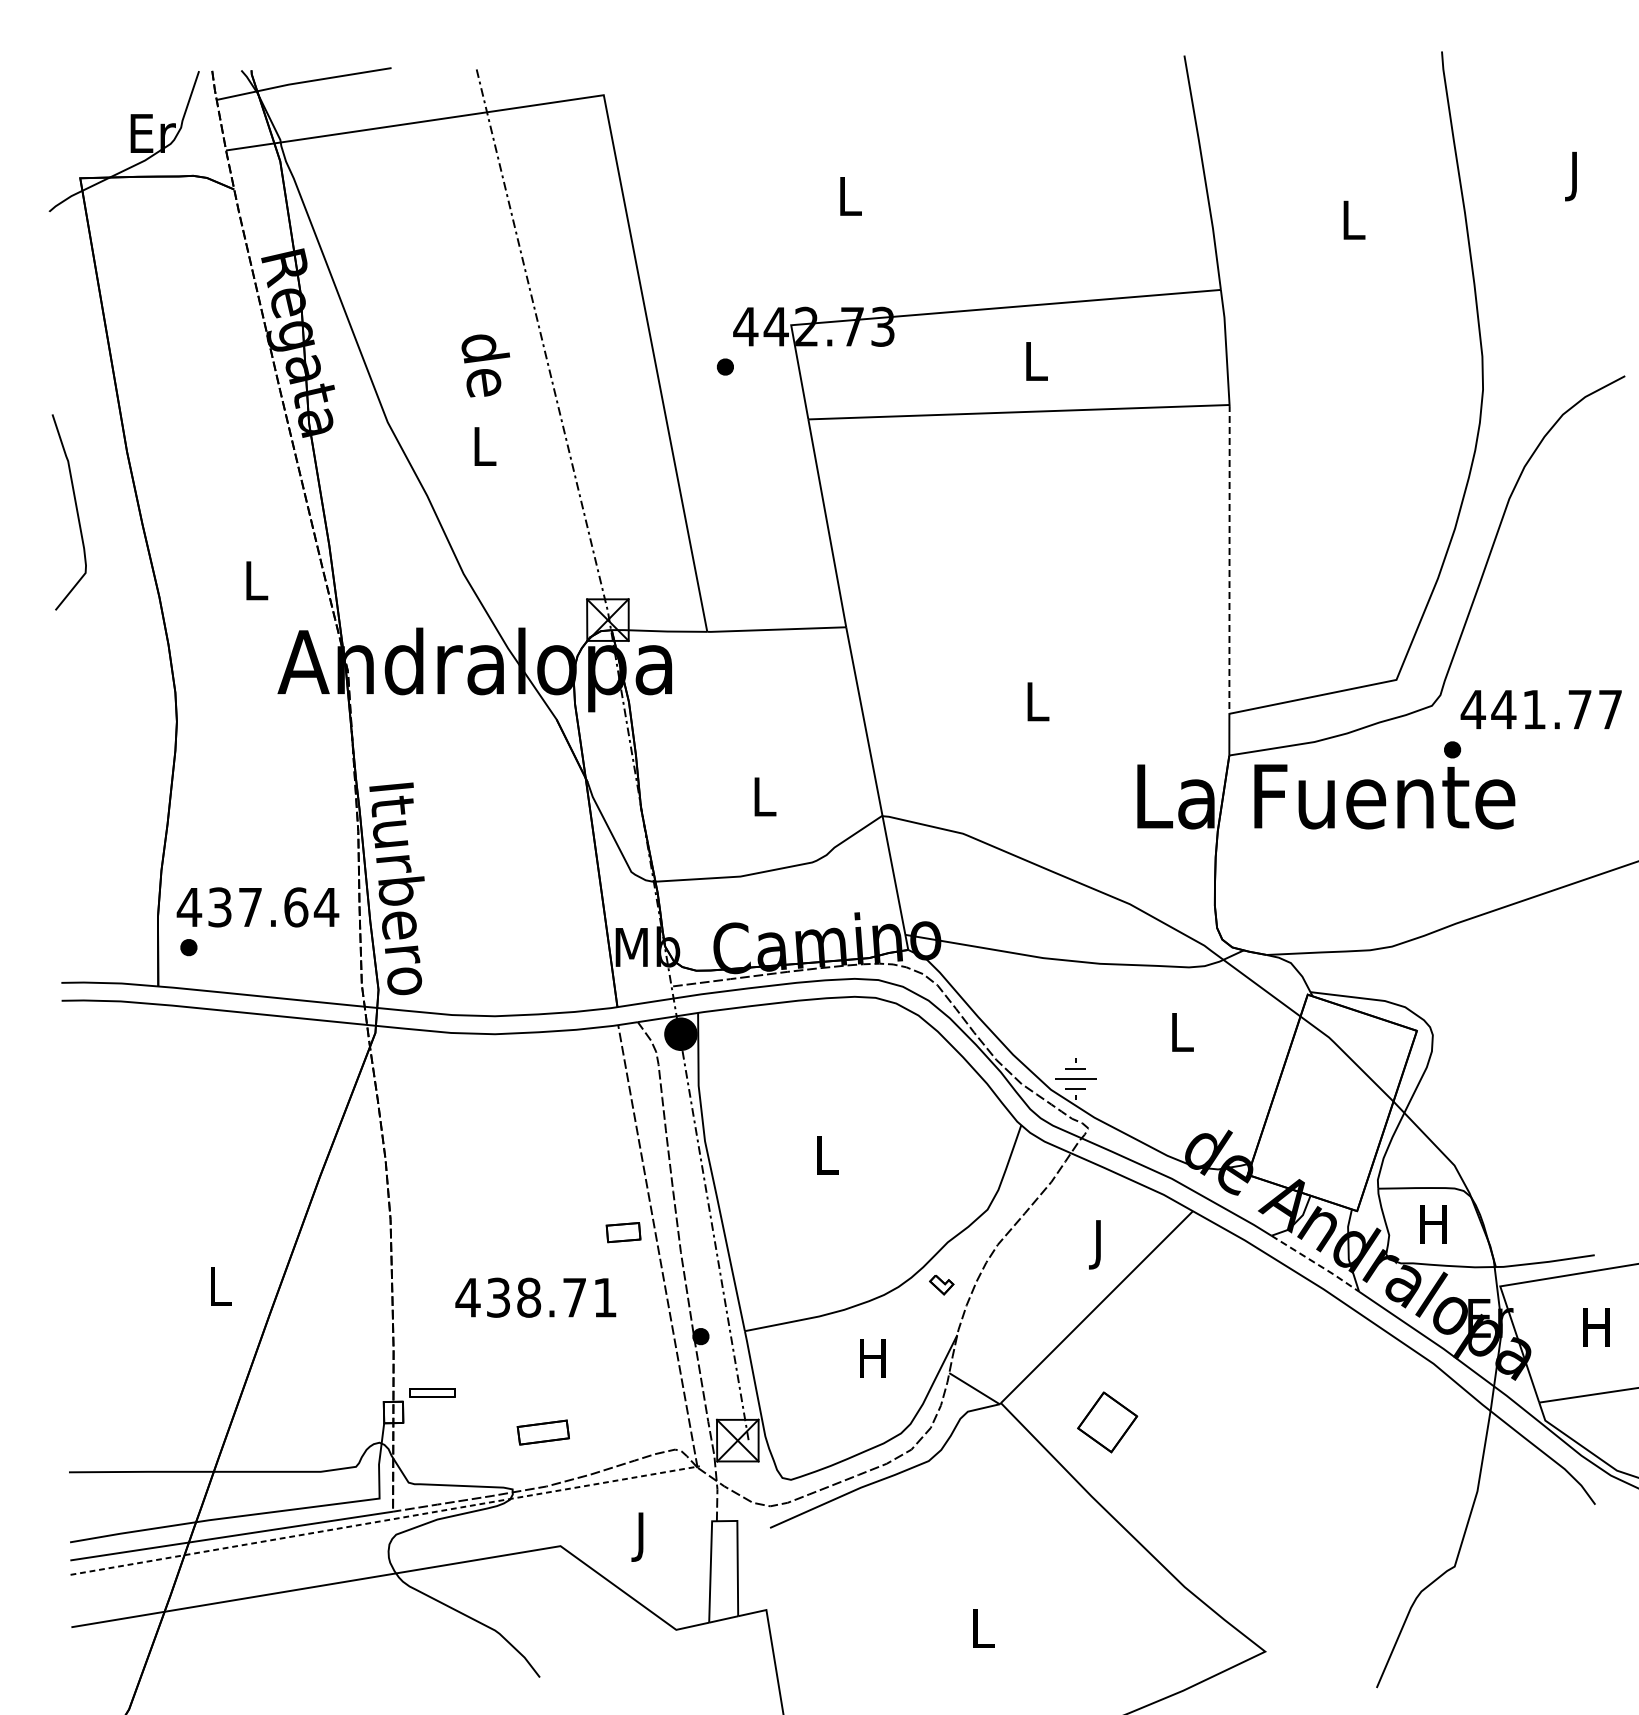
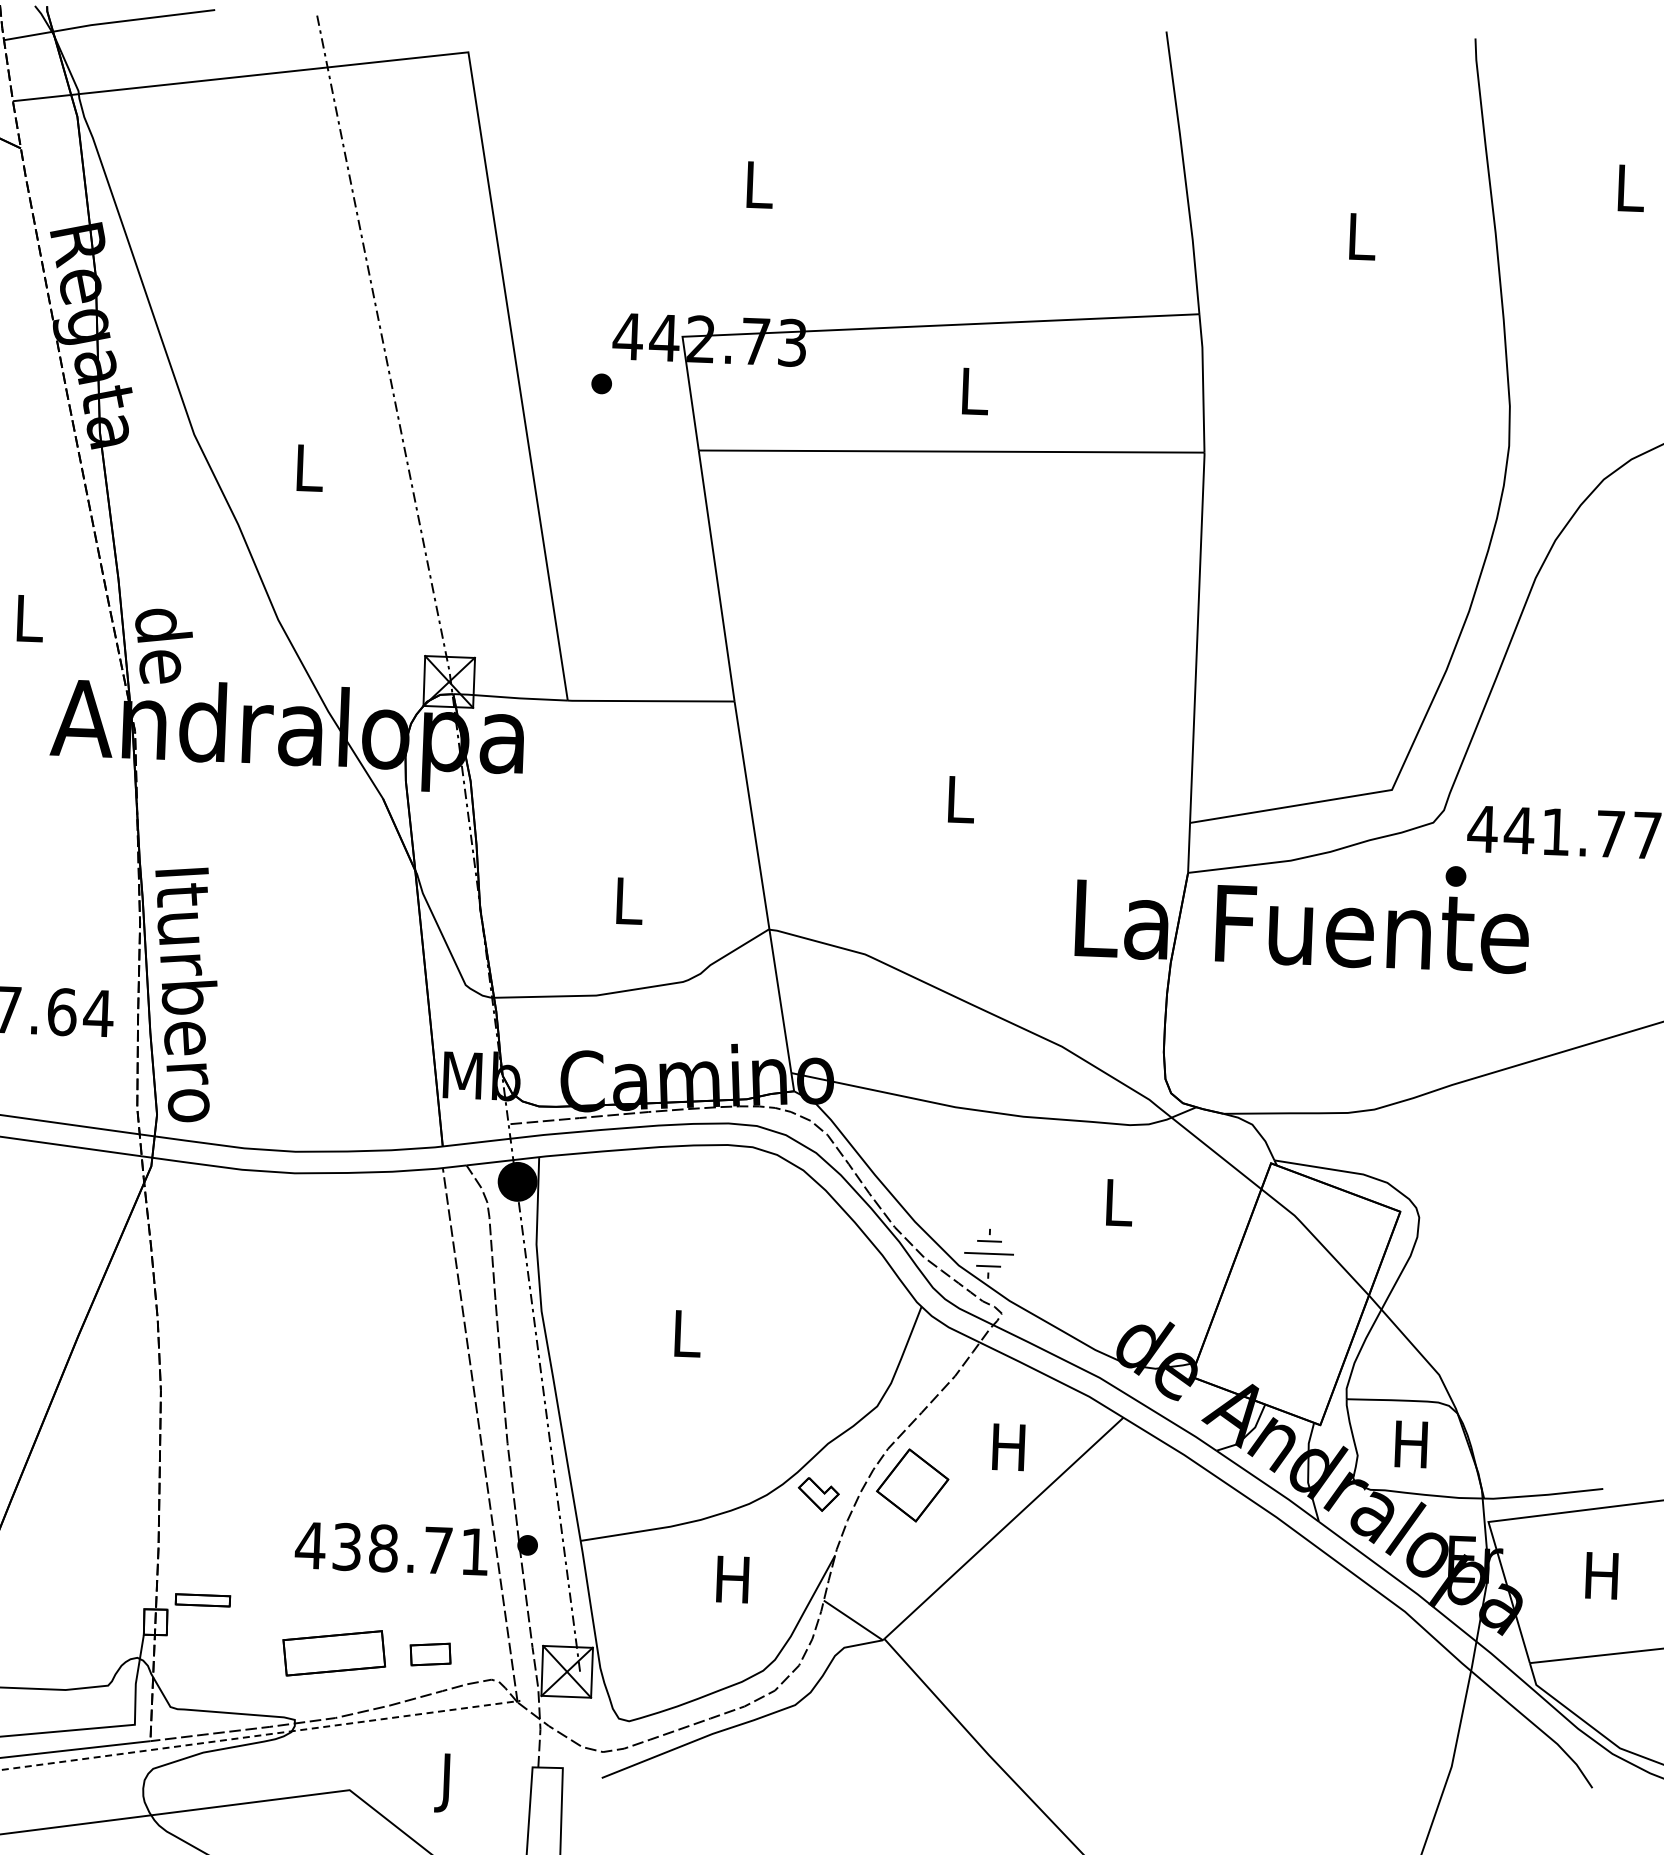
text: (1576, 176) -> (1631, 194), J -> L
text: (485, 365) -> (163, 646), moved
line: (1229, 559) -> (1197, 637), dashed -> solid
part: (623, 1232) -> (430, 1654), moved
text: (1098, 1244) -> (1008, 1453), J -> H
line: (1316, 1263) -> (1269, 1486), dashed -> solid
part: (941, 1284) -> (818, 1493), size x1.43
text: (535, 1297) -> (391, 1548), moved
part: (1107, 1422) -> (912, 1485), moved
part: (543, 1432) -> (334, 1653), size x1.67

